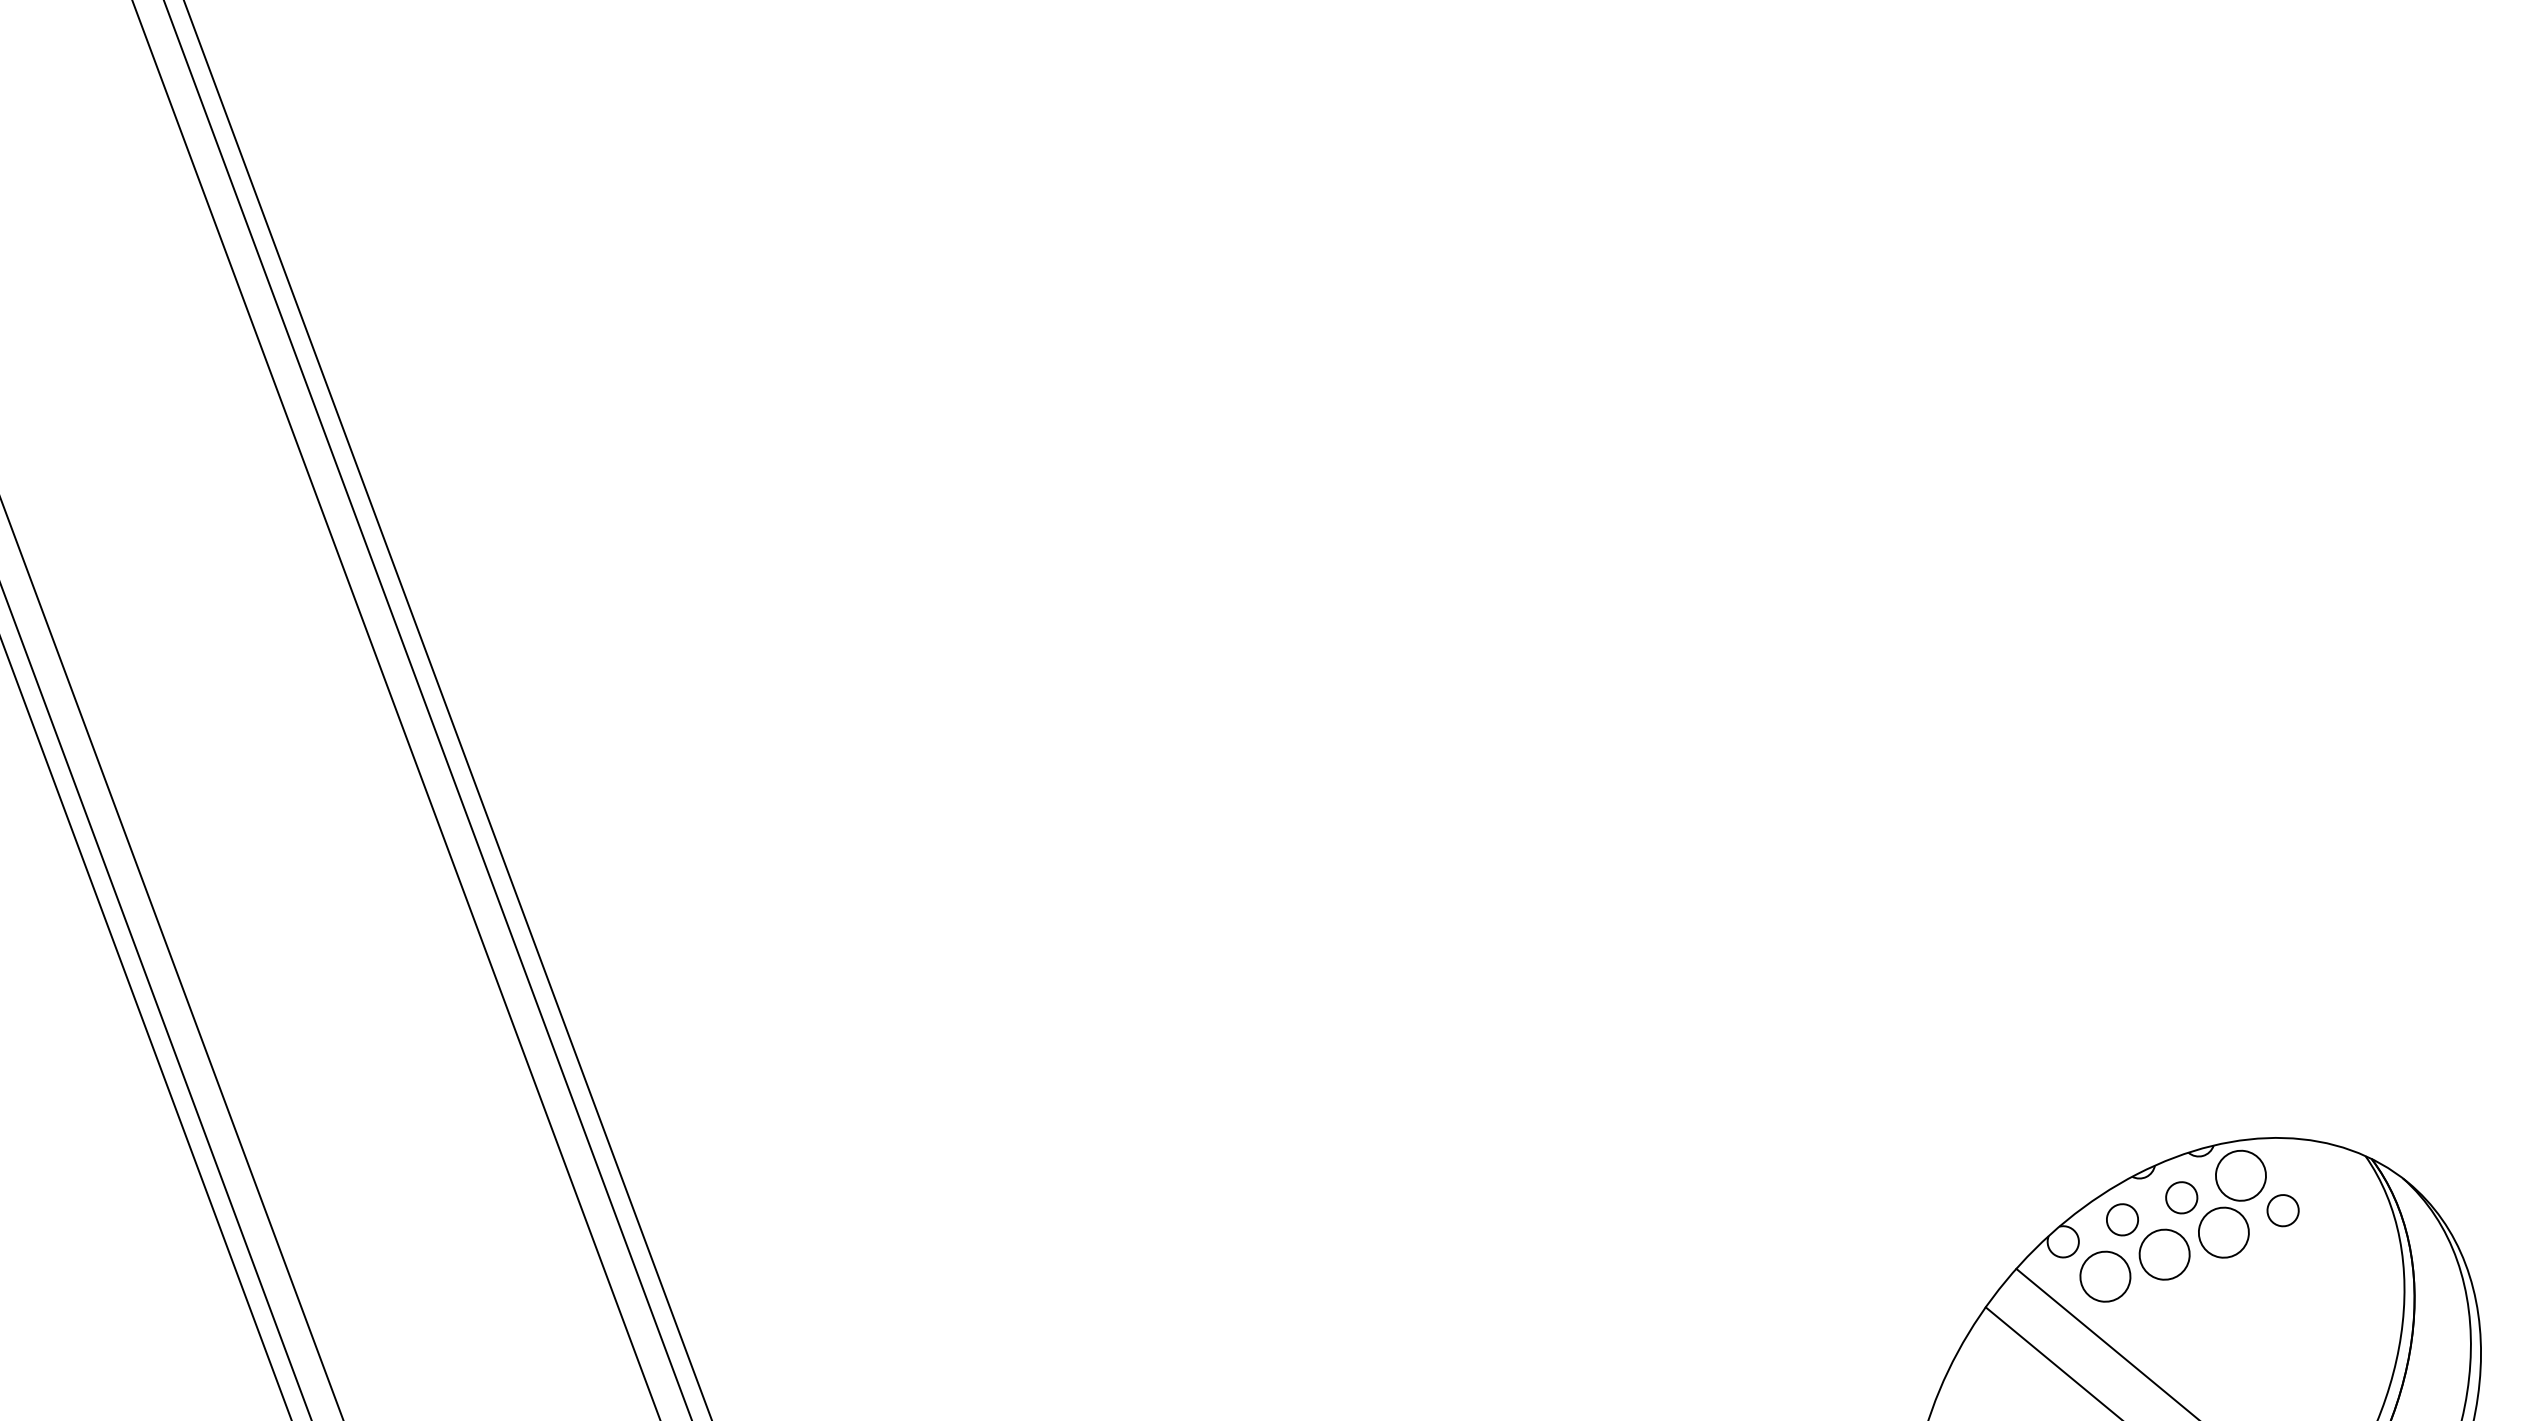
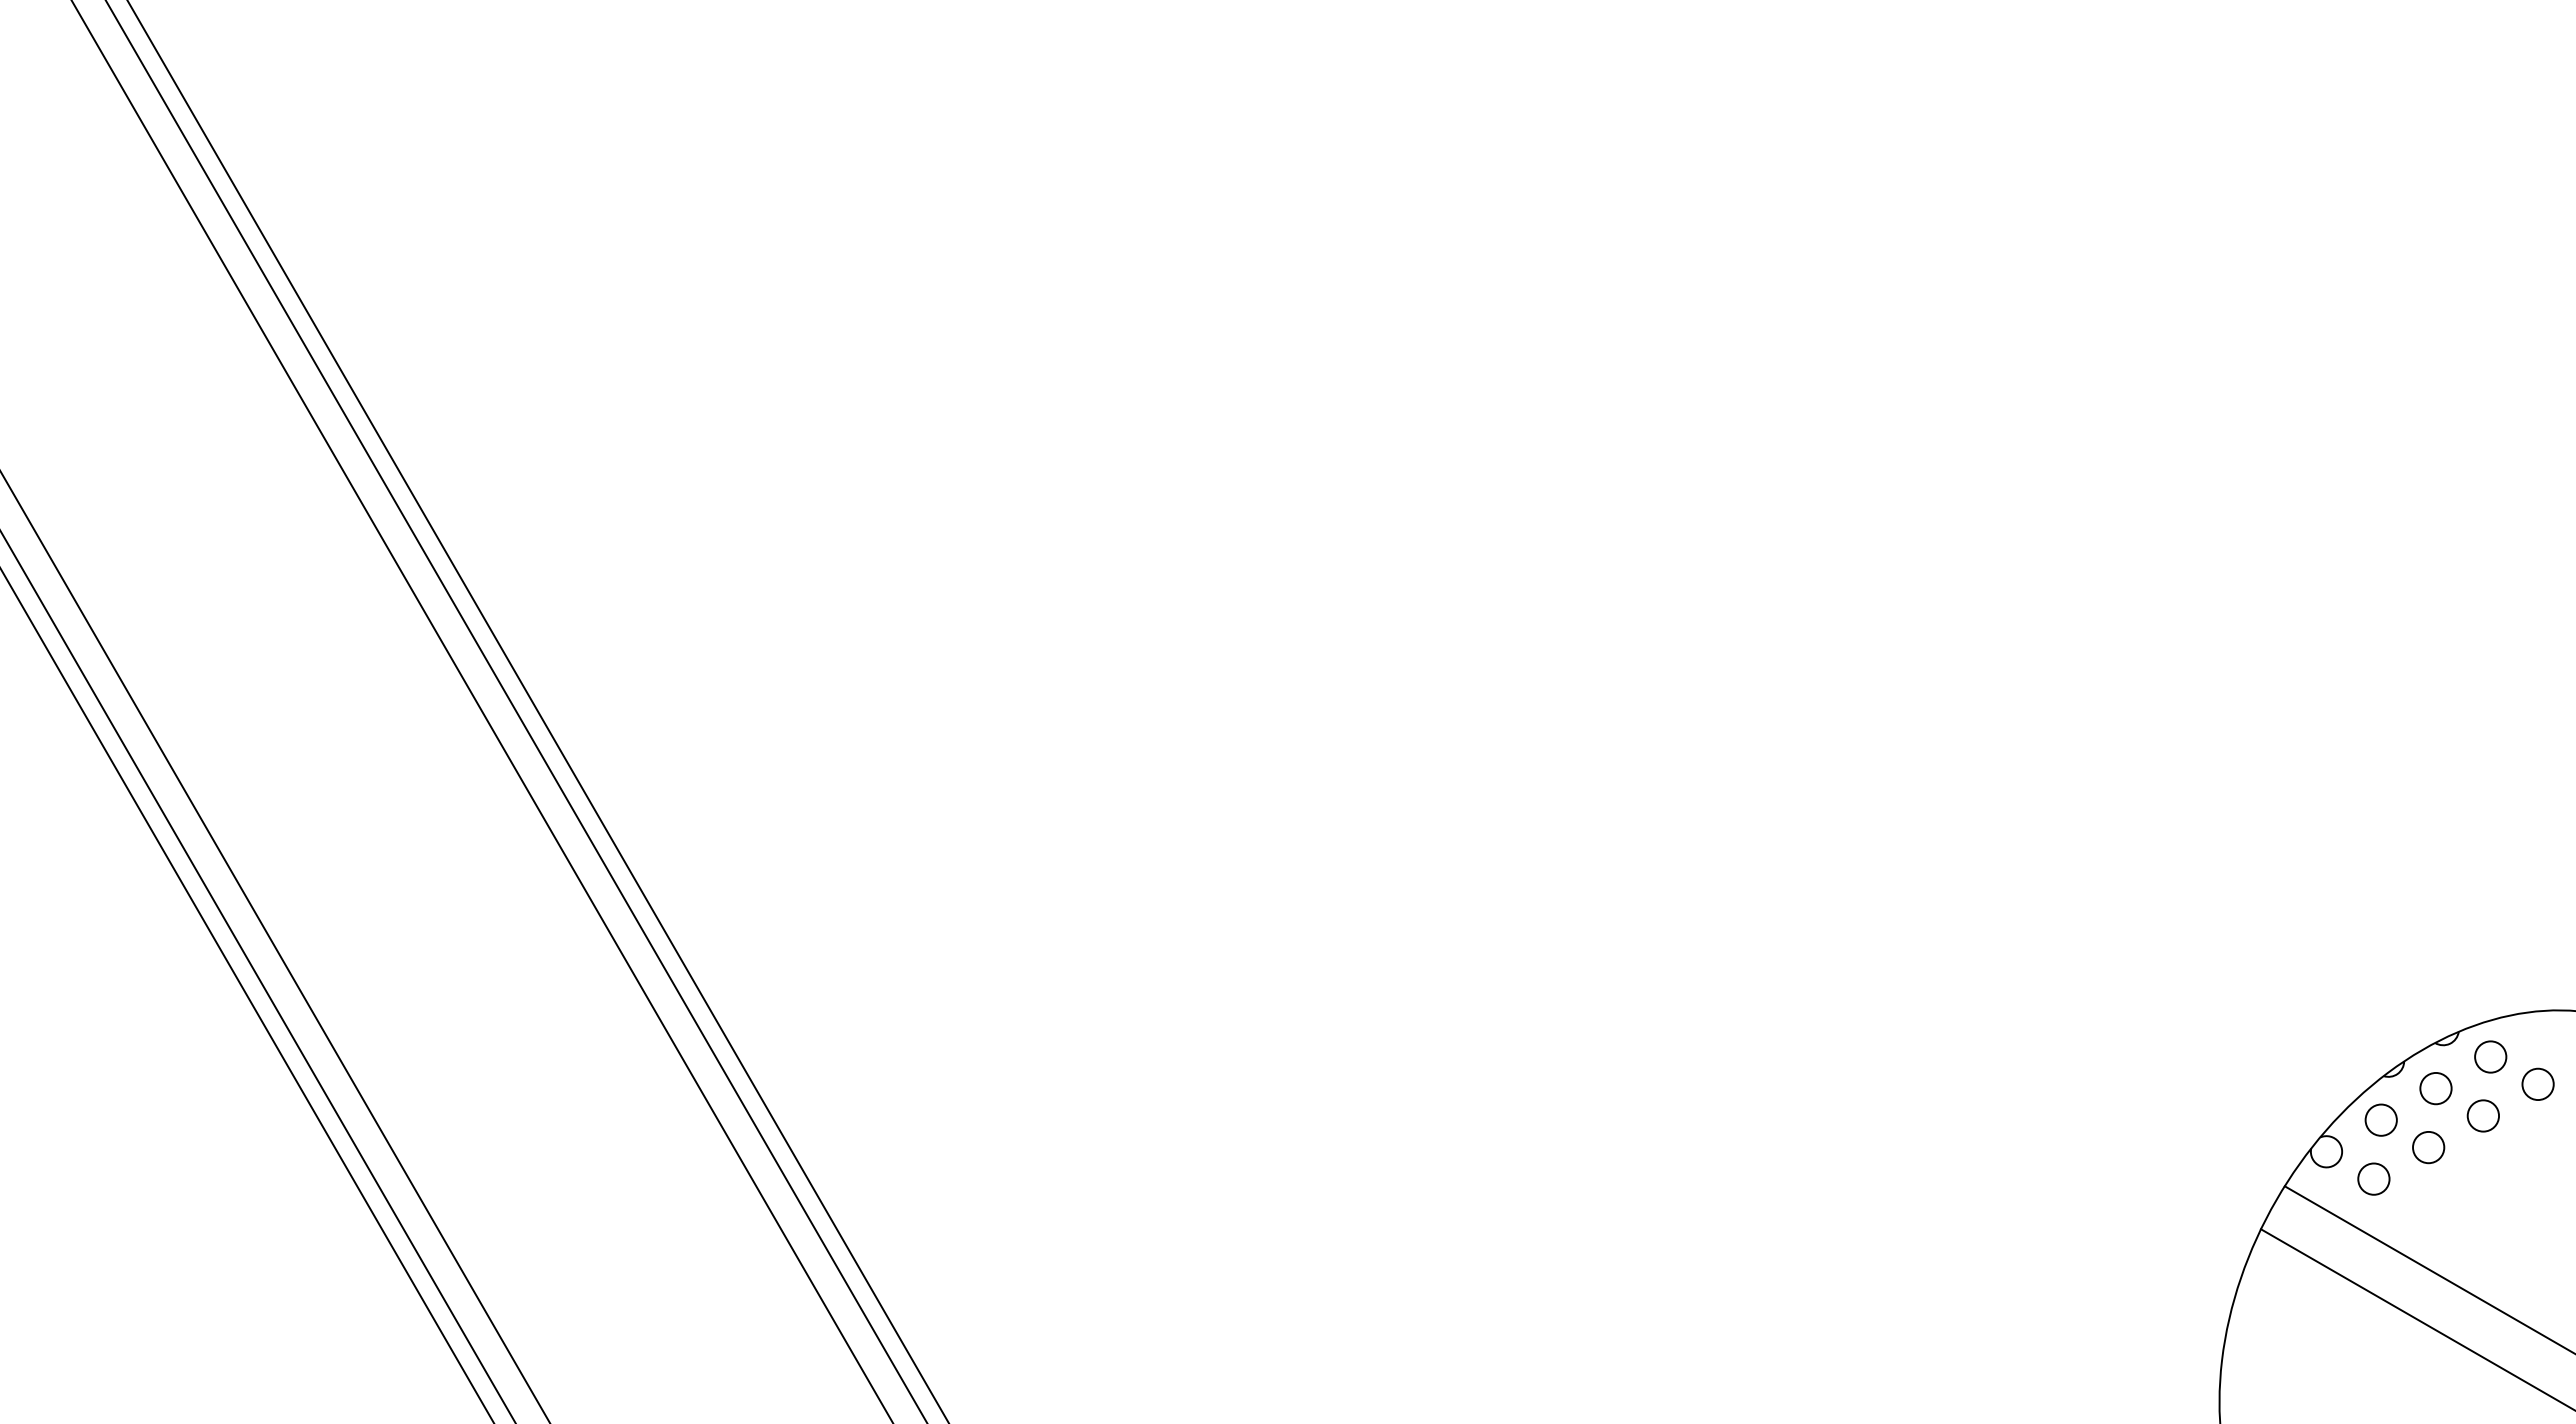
circle: (2240, 1175) -> (2490, 1056), size x0.62
circle: (2224, 1232) -> (2483, 1115), size x0.62
circle: (2164, 1254) -> (2428, 1147), size x0.62
circle: (2105, 1276) -> (2373, 1178), size x0.62

